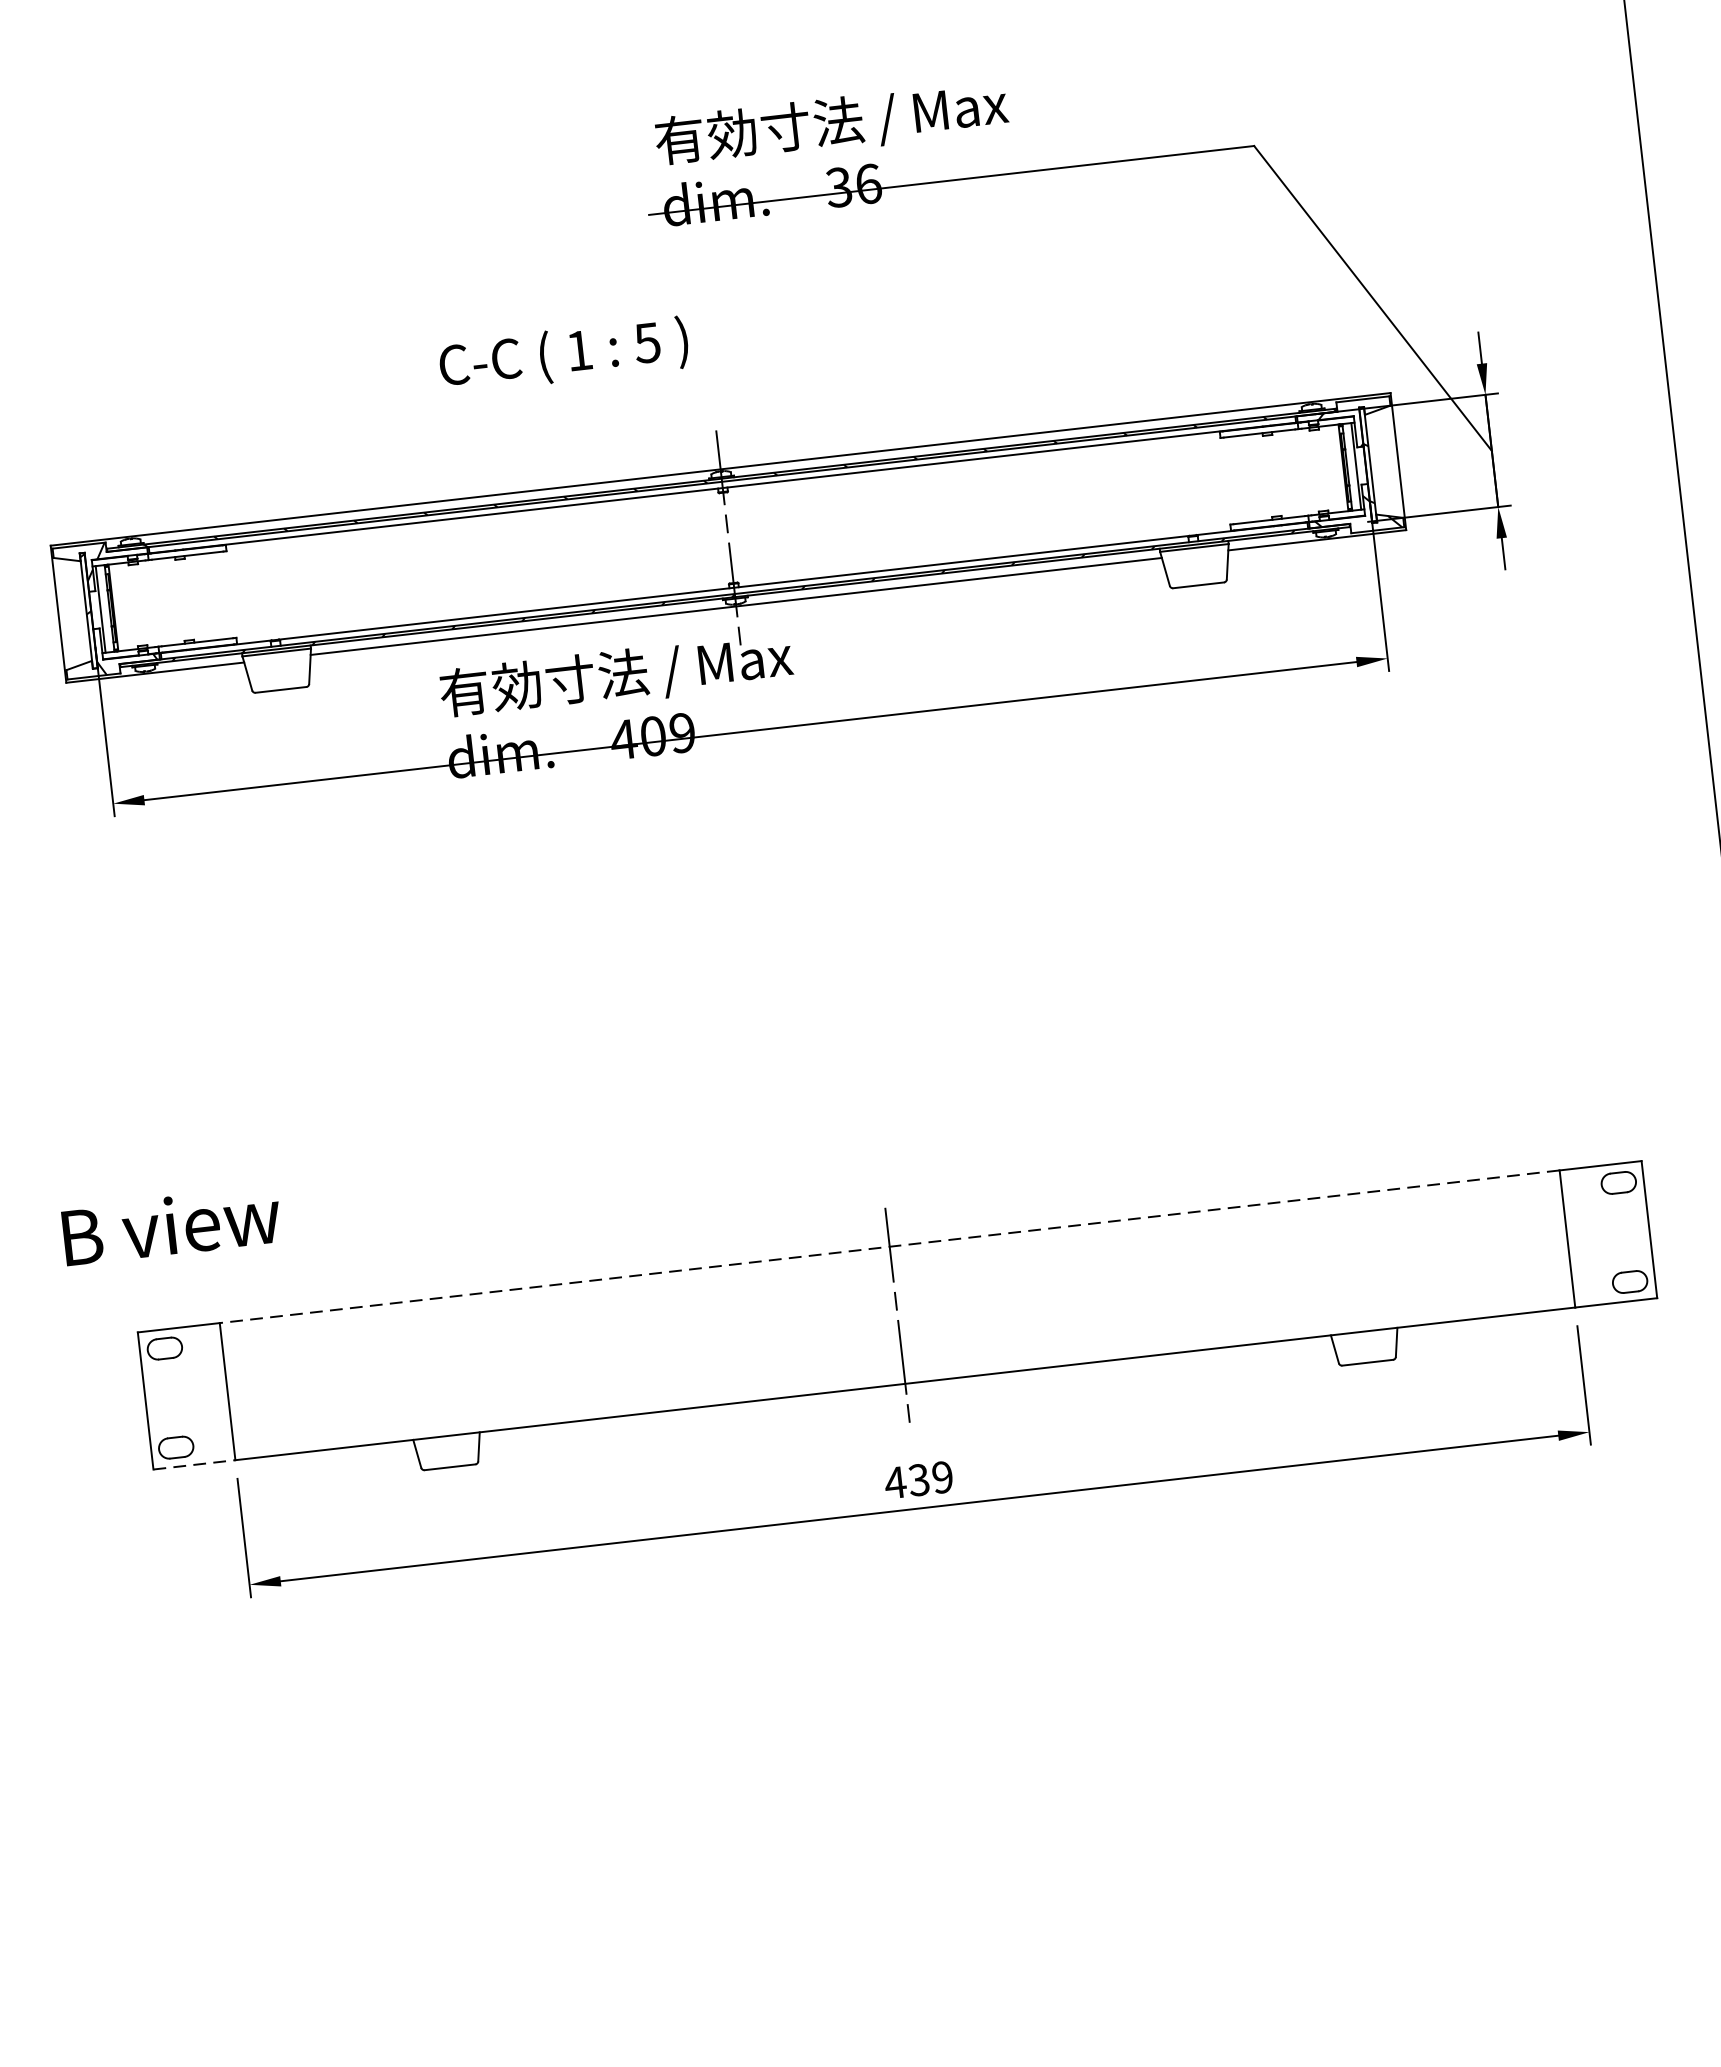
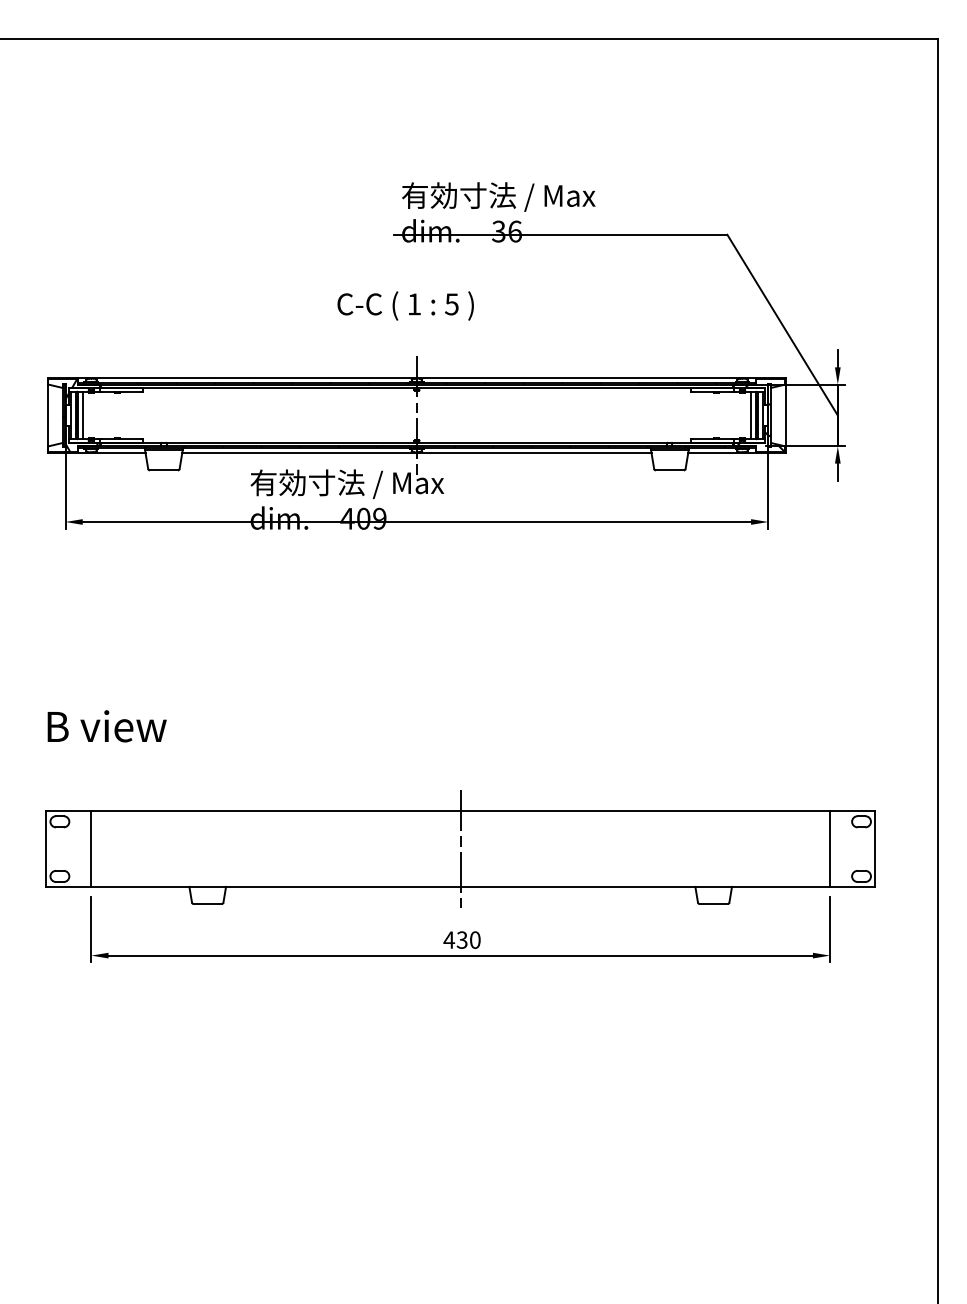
text: (563, 354) -> (405, 305), moved
line: (1335, 468) -> (751, 415), added
line: (121, 607) -> (82, 415), added
text: (170, 1226) -> (106, 726), moved
line: (889, 1247) -> (460, 811), dashed -> solid
line: (193, 1464) -> (68, 886), dashed -> solid
text: (943, 1476) -> (475, 939), 439 -> 430

